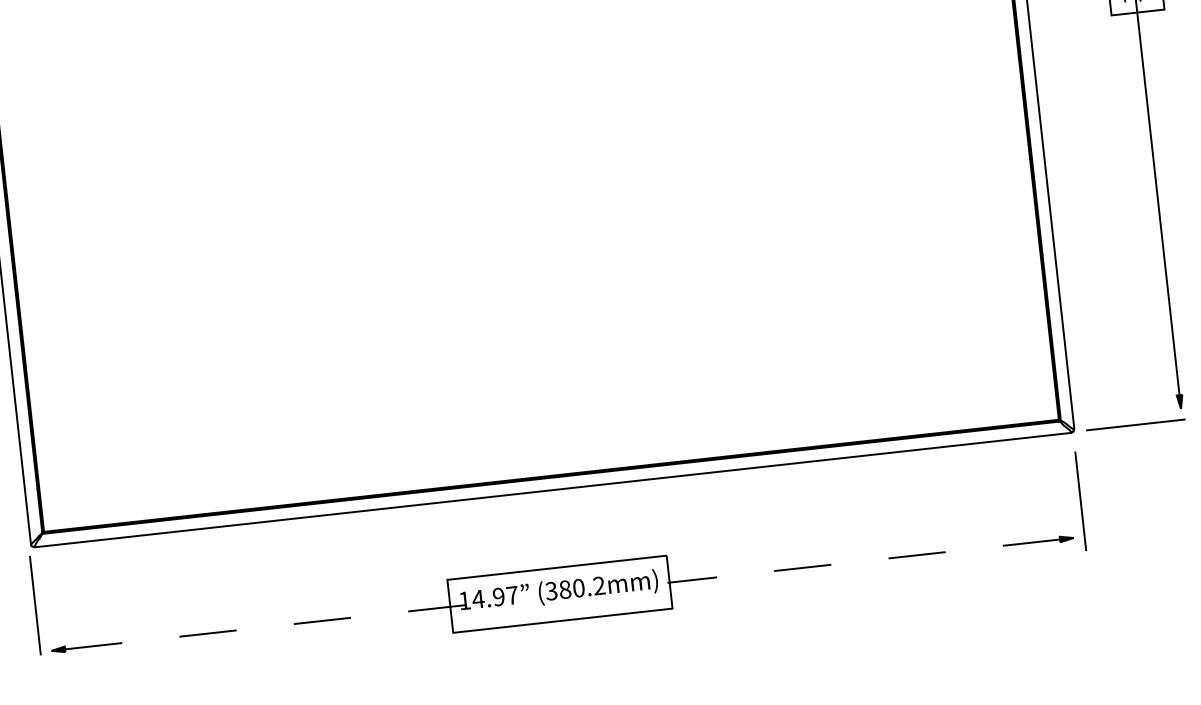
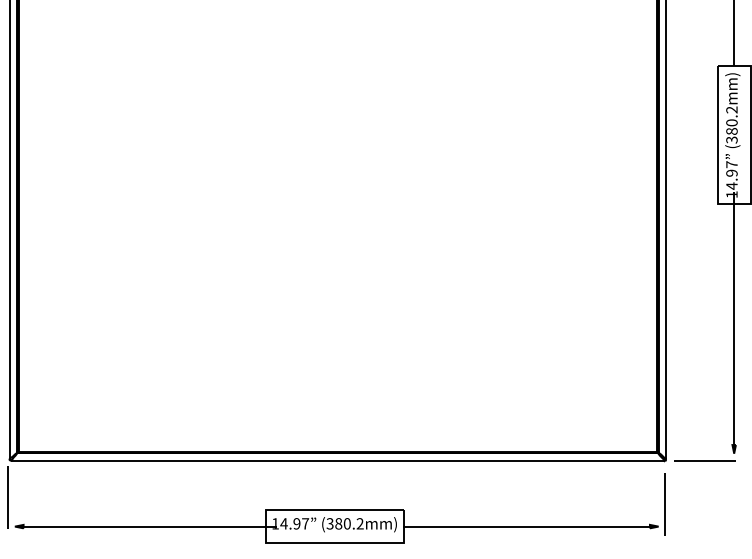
line: (863, 560) -> (526, 526), dashed -> solid
line: (266, 626) -> (150, 526), dashed -> solid

